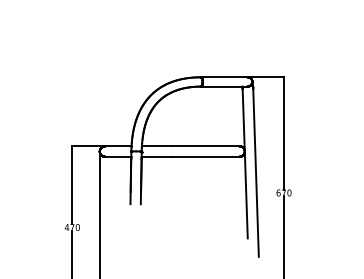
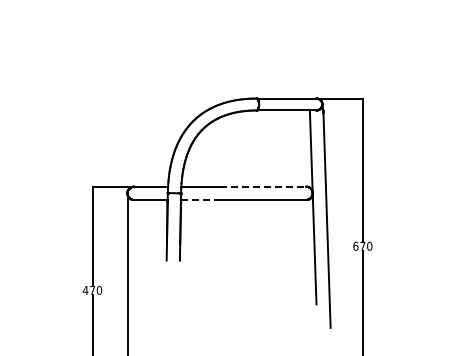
line: (206, 146) -> (263, 186), solid -> dashed
line: (156, 157) -> (200, 200), solid -> dashed

